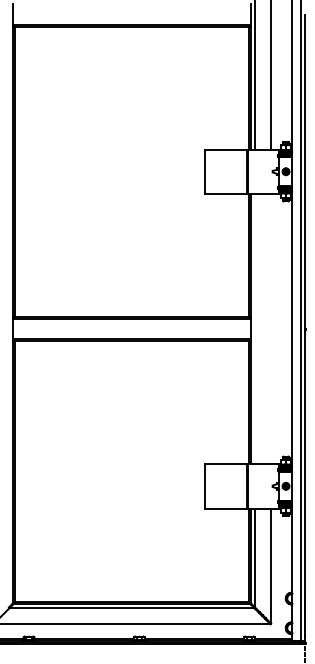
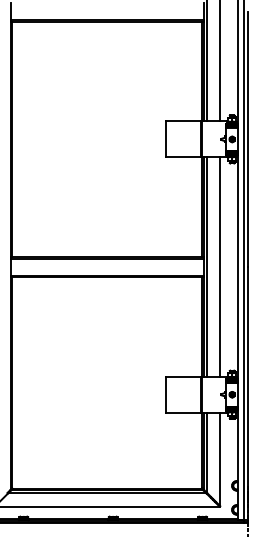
line: (254, 328) -> (206, 266), added
line: (271, 328) -> (220, 266), added

